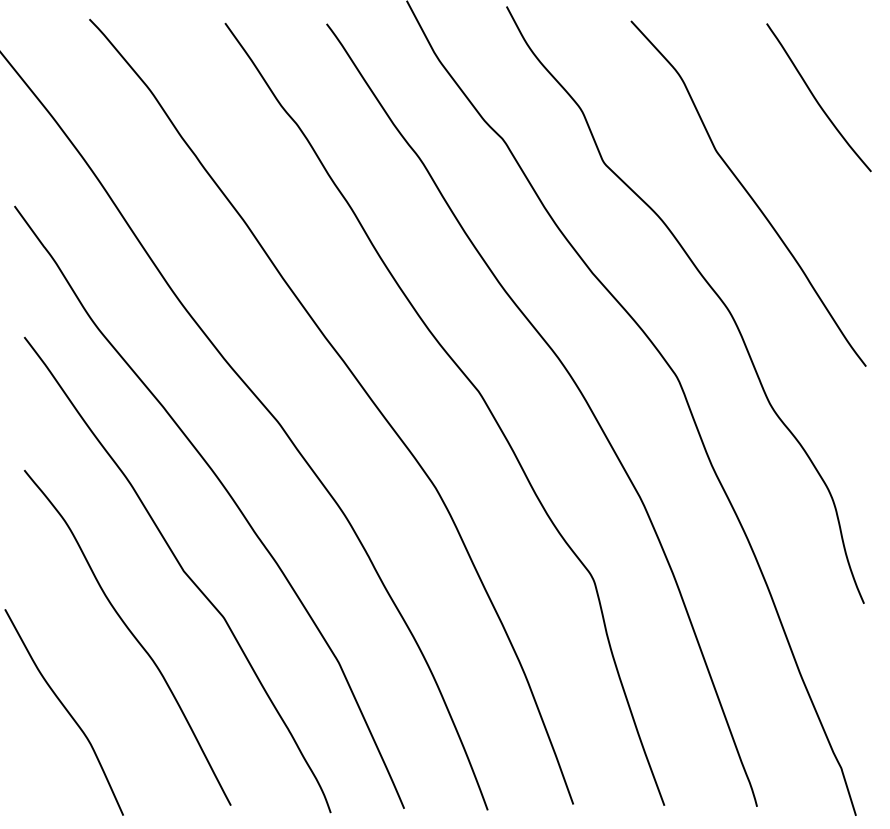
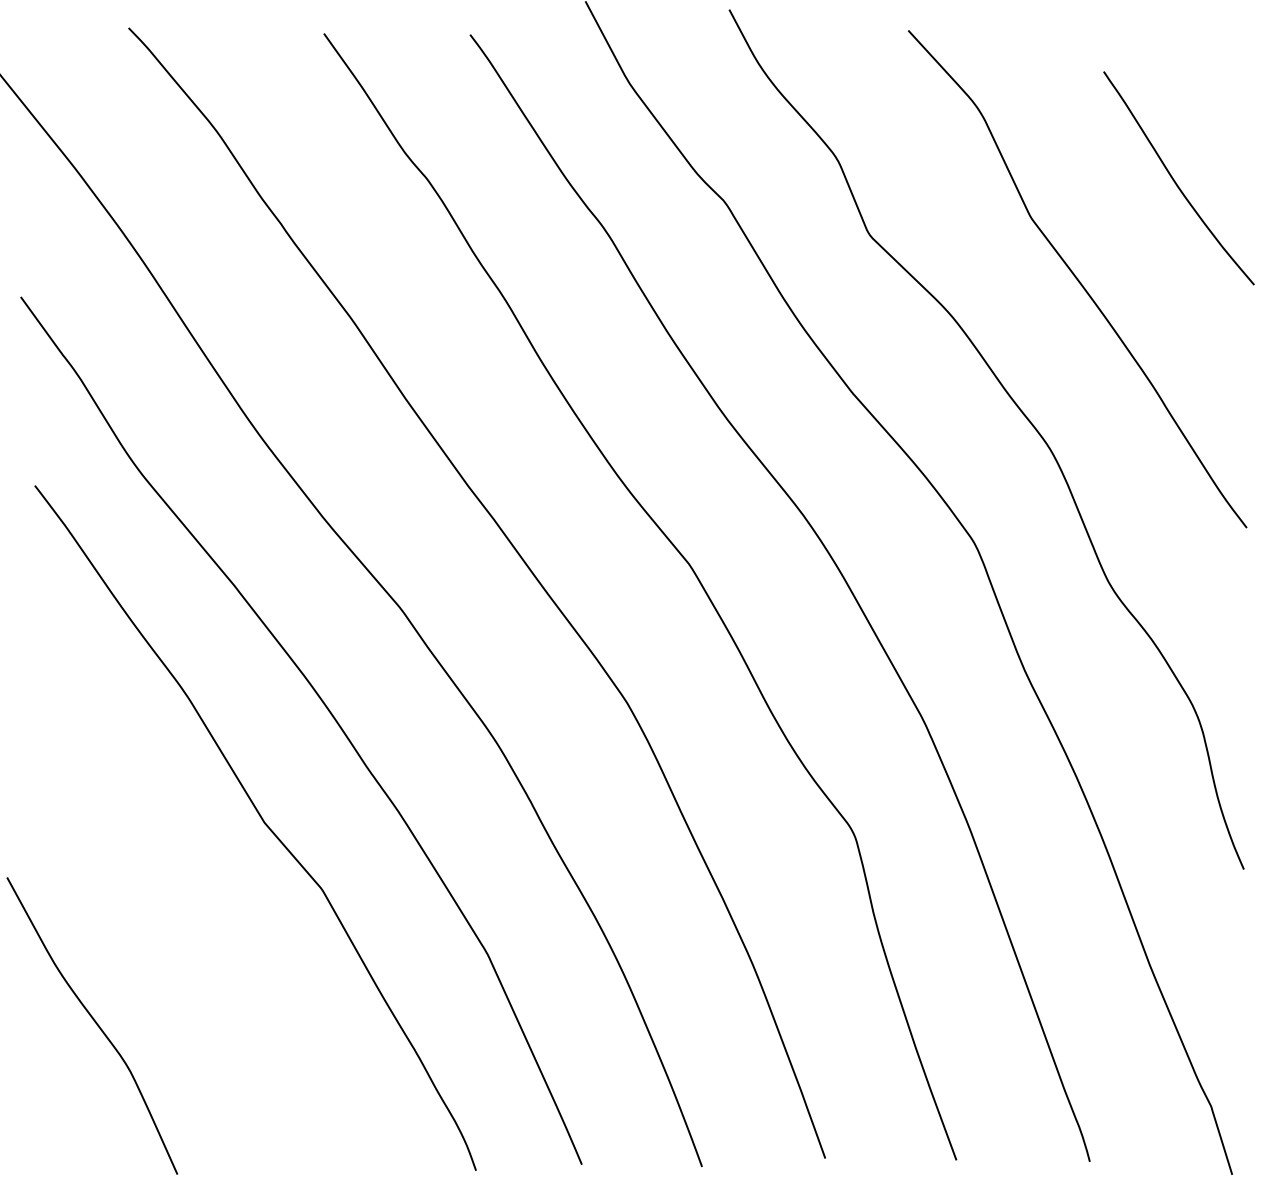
curve: (816, 98) -> (1175, 179), moved
curve: (130, 633) -> (187, 912), removed

